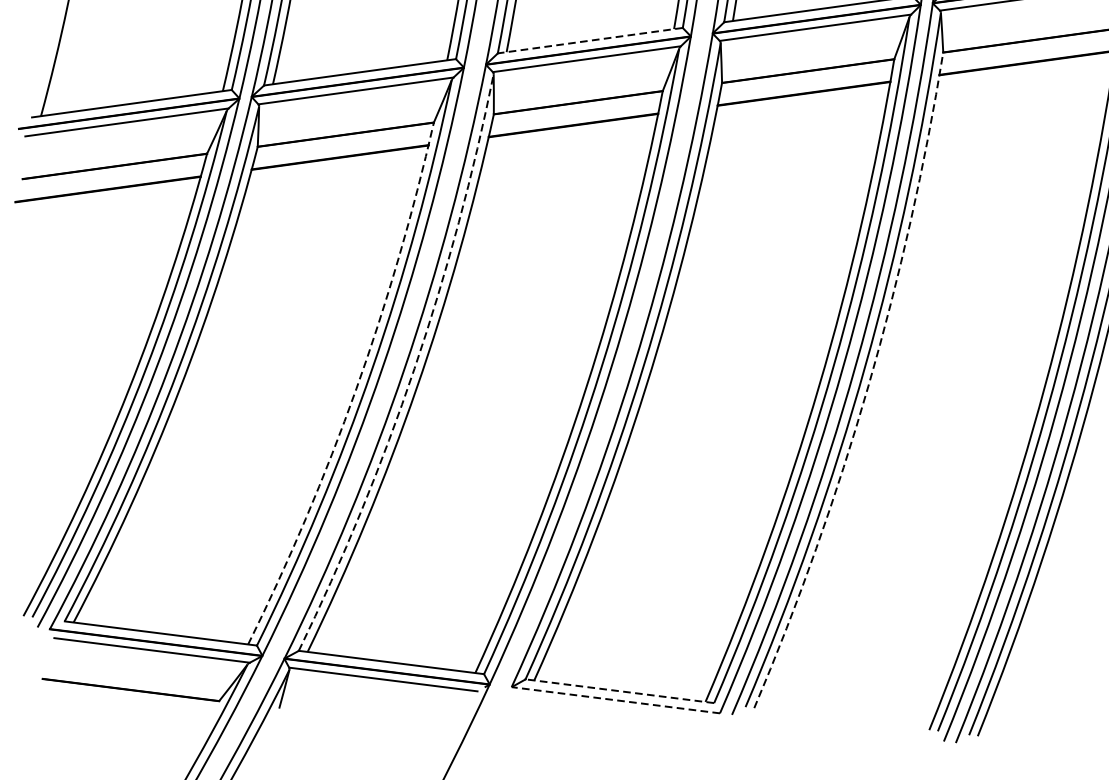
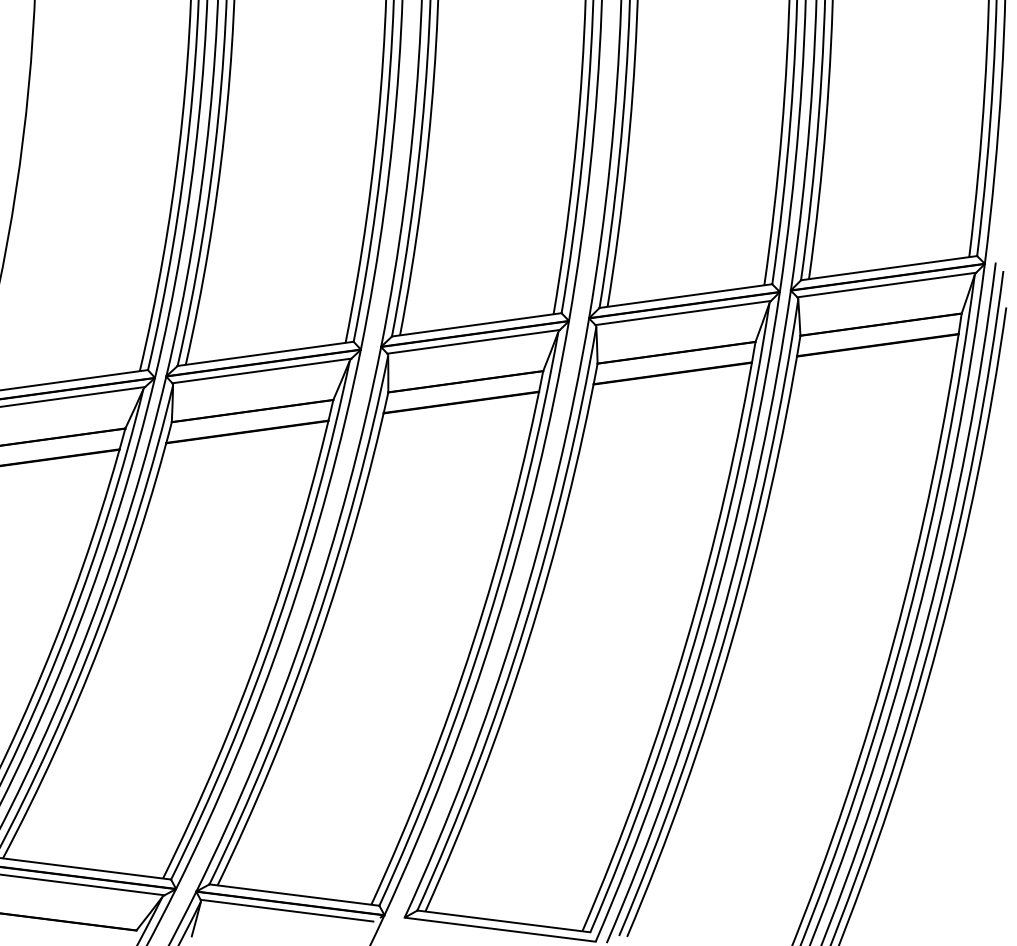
line: (590, 40) -> (476, 324), dashed -> solid
arc: (414, 368) -> (315, 625), dashed -> solid
arc: (868, 385) -> (731, 641), dashed -> solid
arc: (356, 389) -> (262, 644), dashed -> solid
line: (619, 691) -> (503, 921), dashed -> solid
line: (615, 700) -> (499, 929), dashed -> solid

